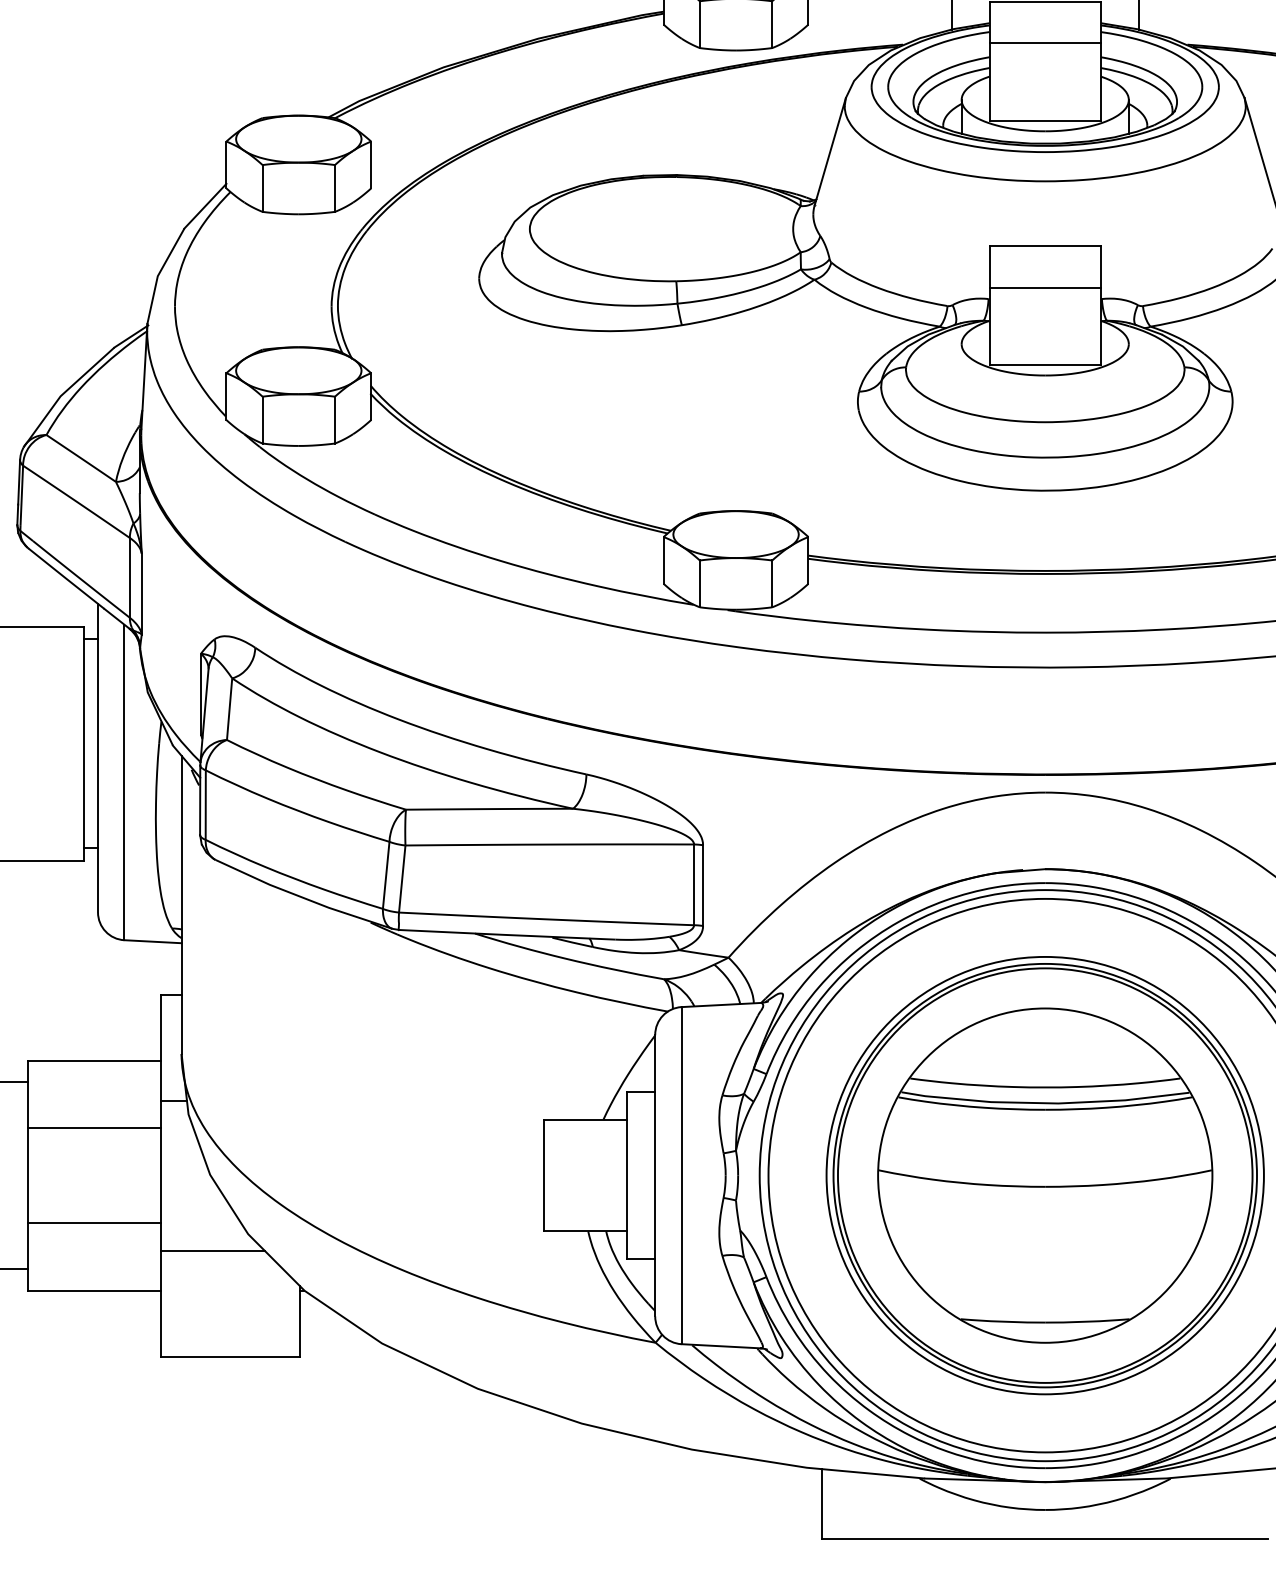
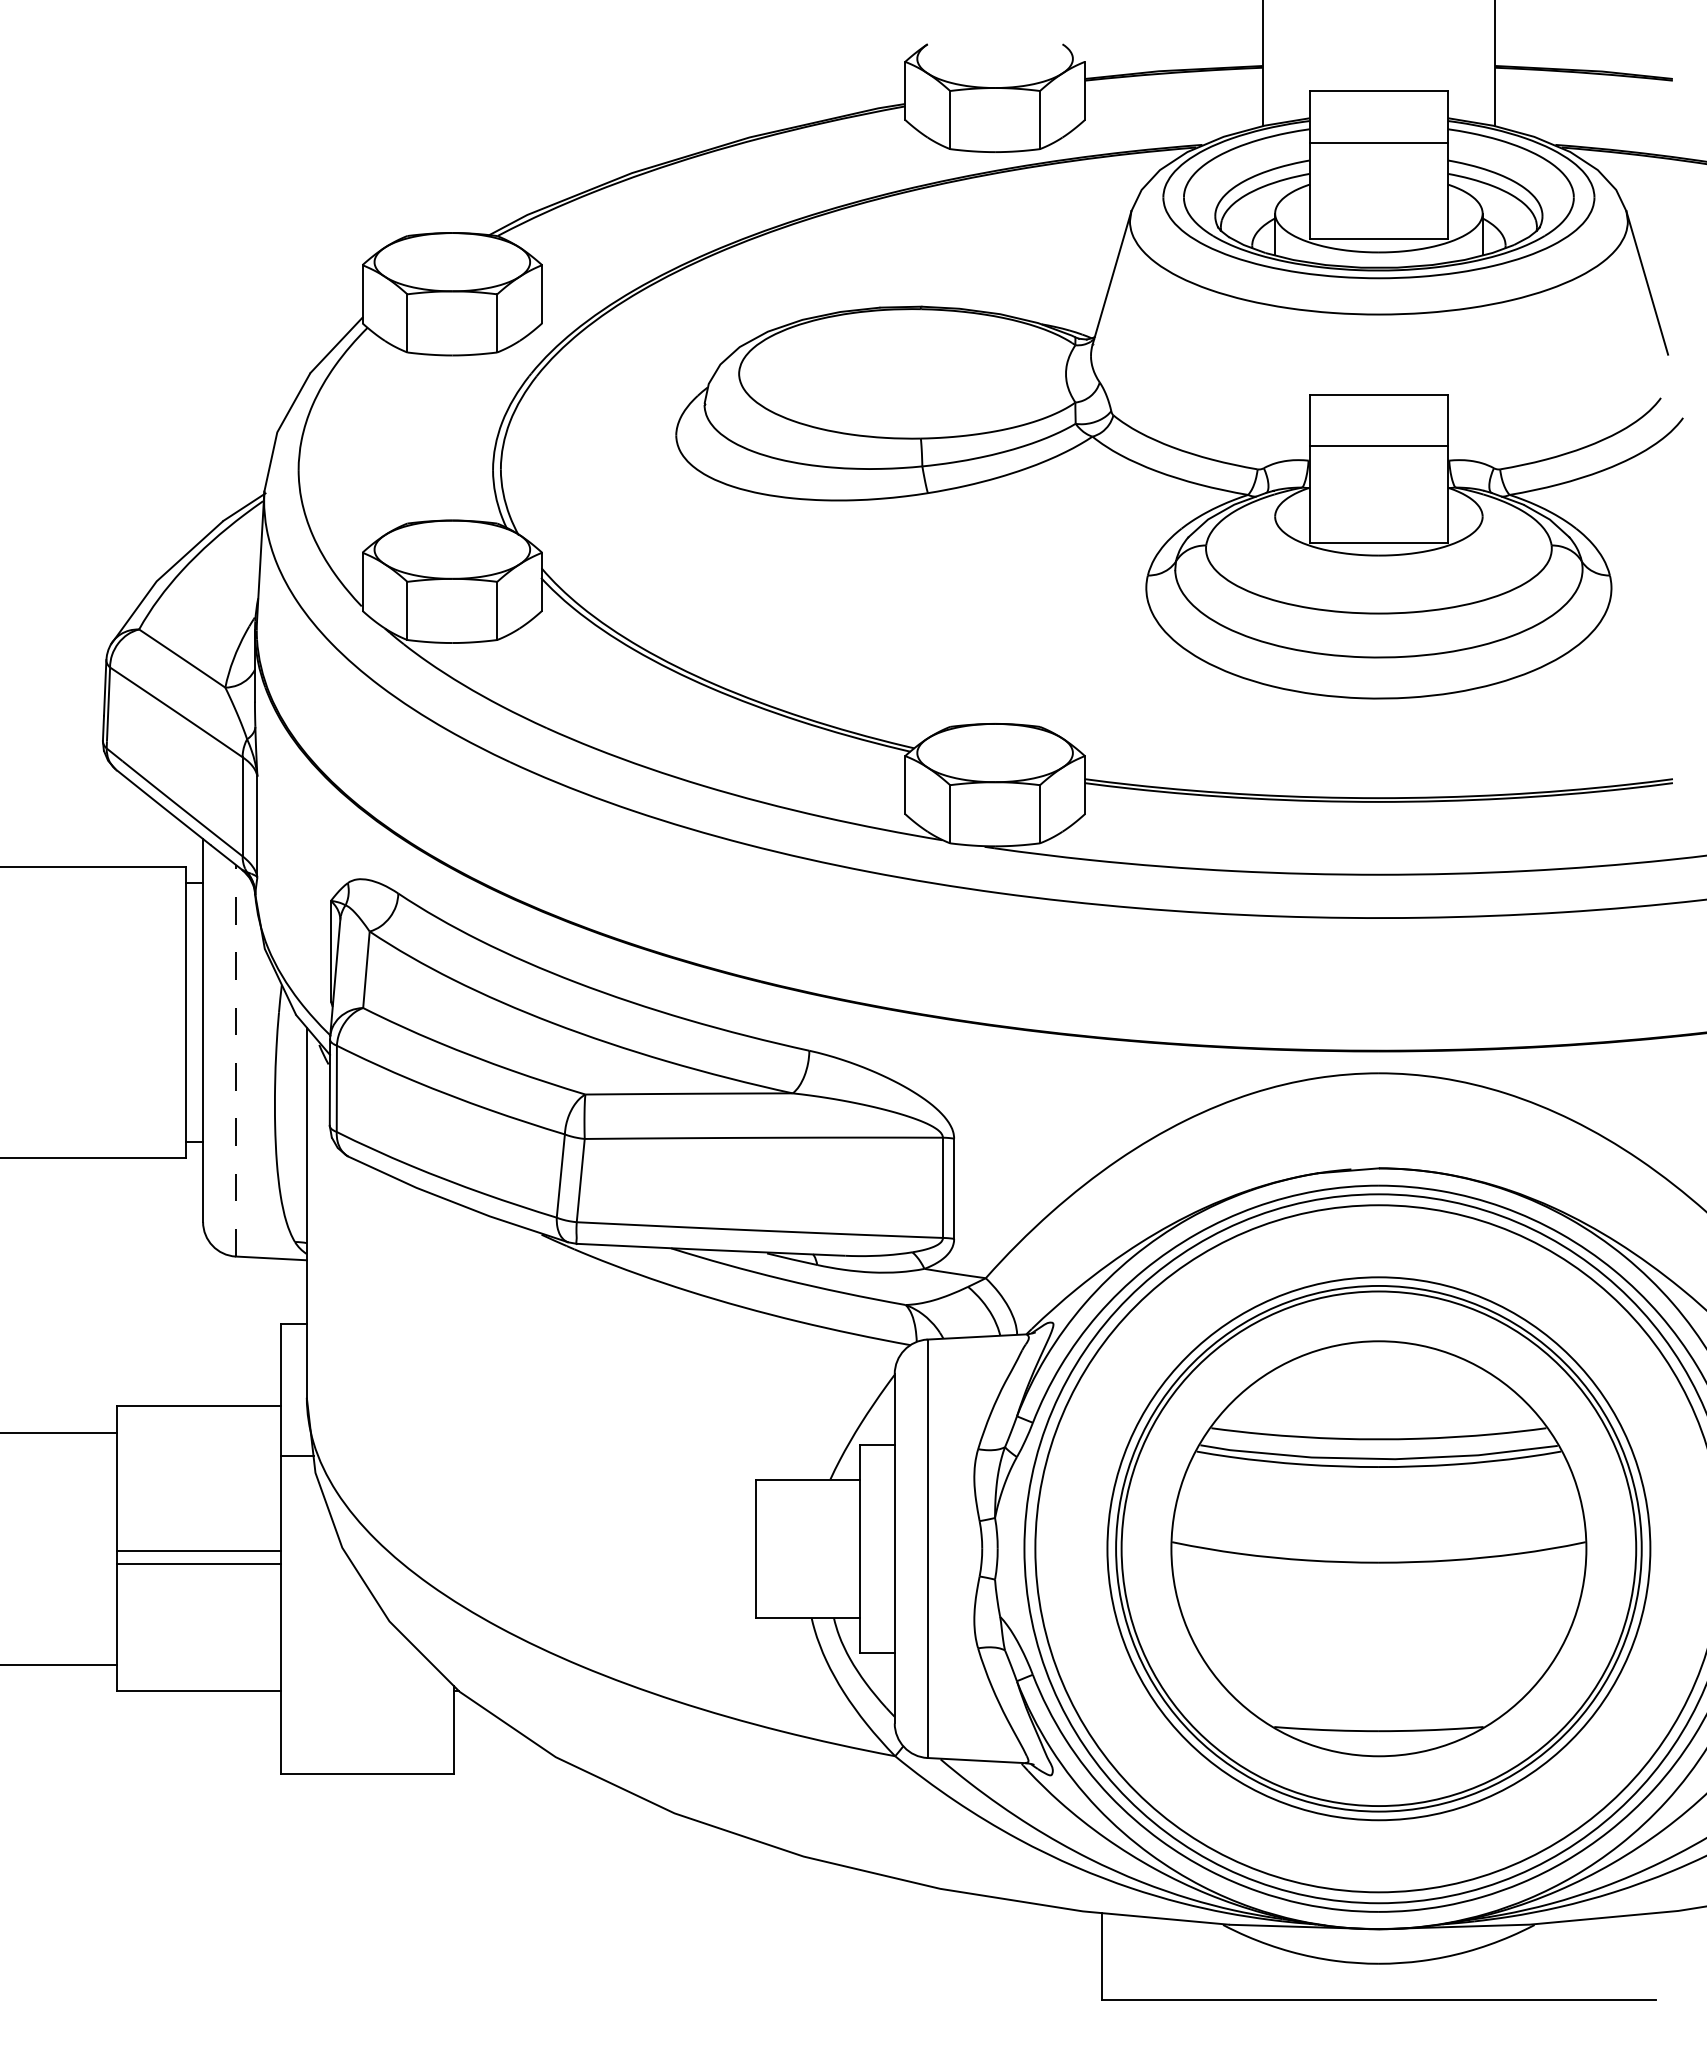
line: (124, 782) -> (235, 1060), solid -> dashed
line: (94, 1127) -> (198, 1563), moved
line: (94, 1222) -> (198, 1550), moved
line: (211, 1250) -> (344, 1641), removed

